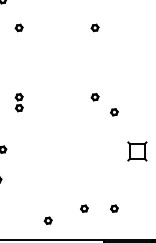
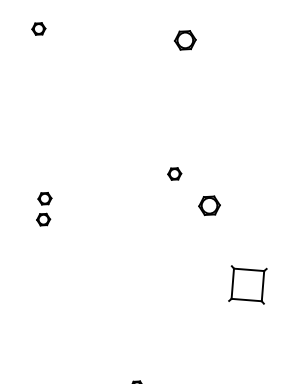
part: (94, 27) -> (184, 39), size x1.6
part: (18, 102) -> (42, 208), moved
part: (114, 112) -> (209, 206), size x1.6

